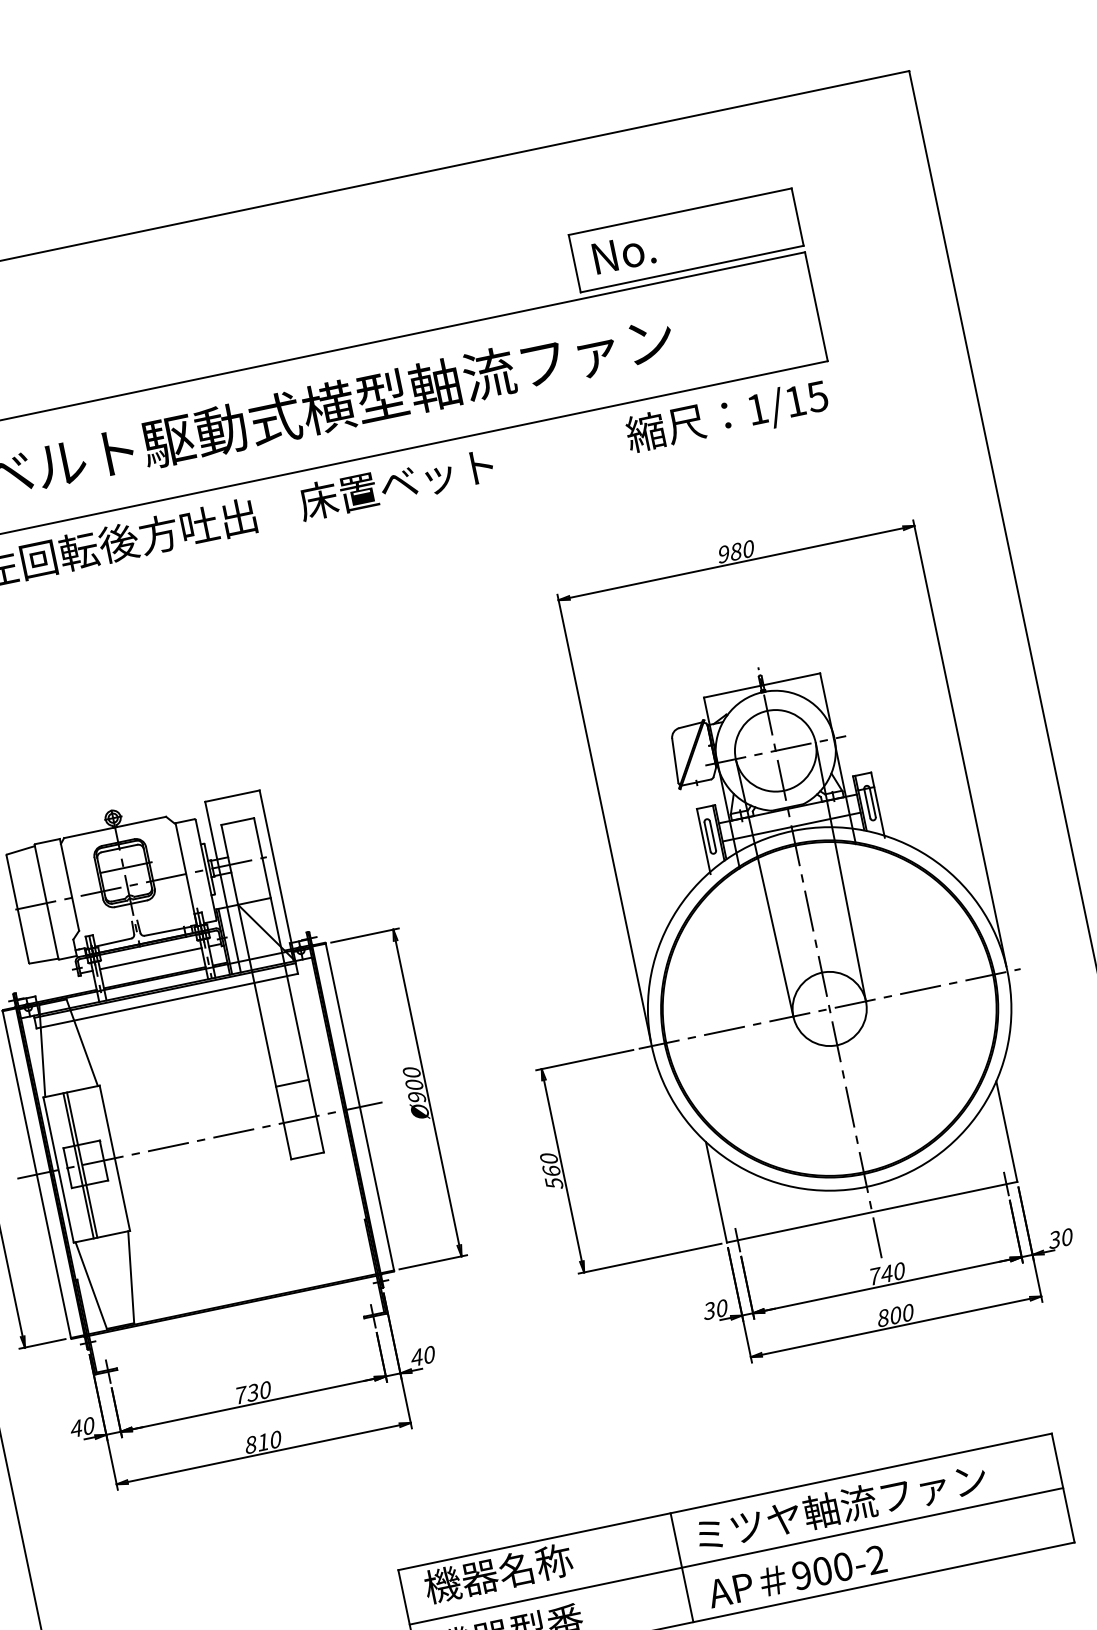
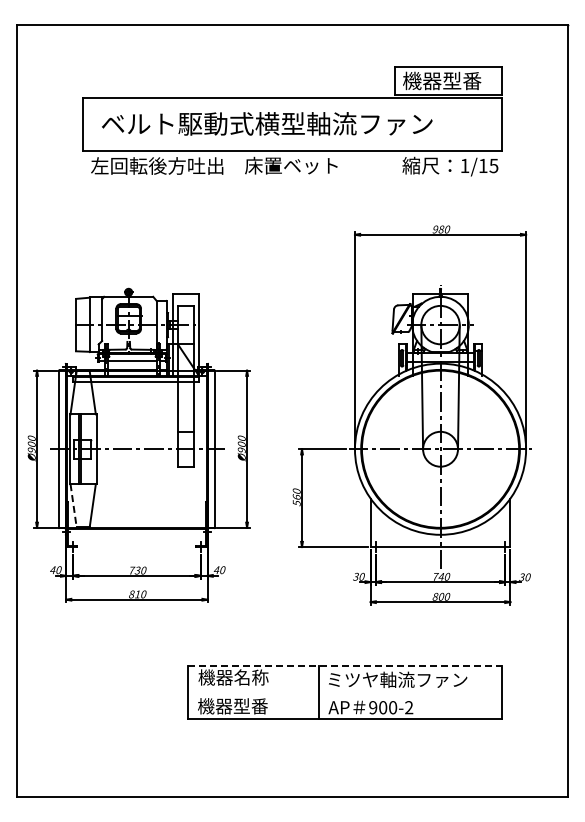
text: (673, 241) -> (442, 80), No. -> 機器型番
line: (91, 1285) -> (73, 505), solid -> dashed
line: (726, 1501) -> (345, 666), solid -> dashed
line: (735, 1556) -> (344, 692), removed

